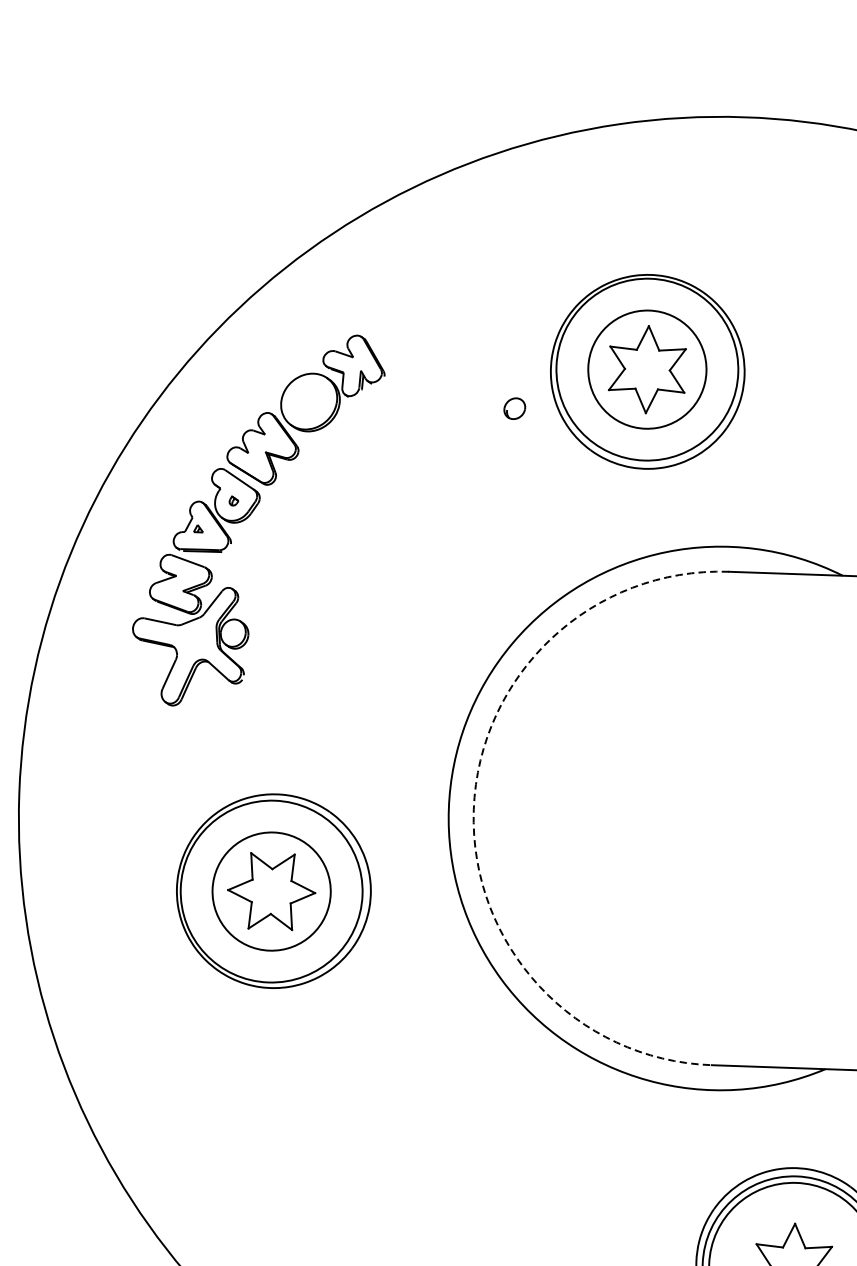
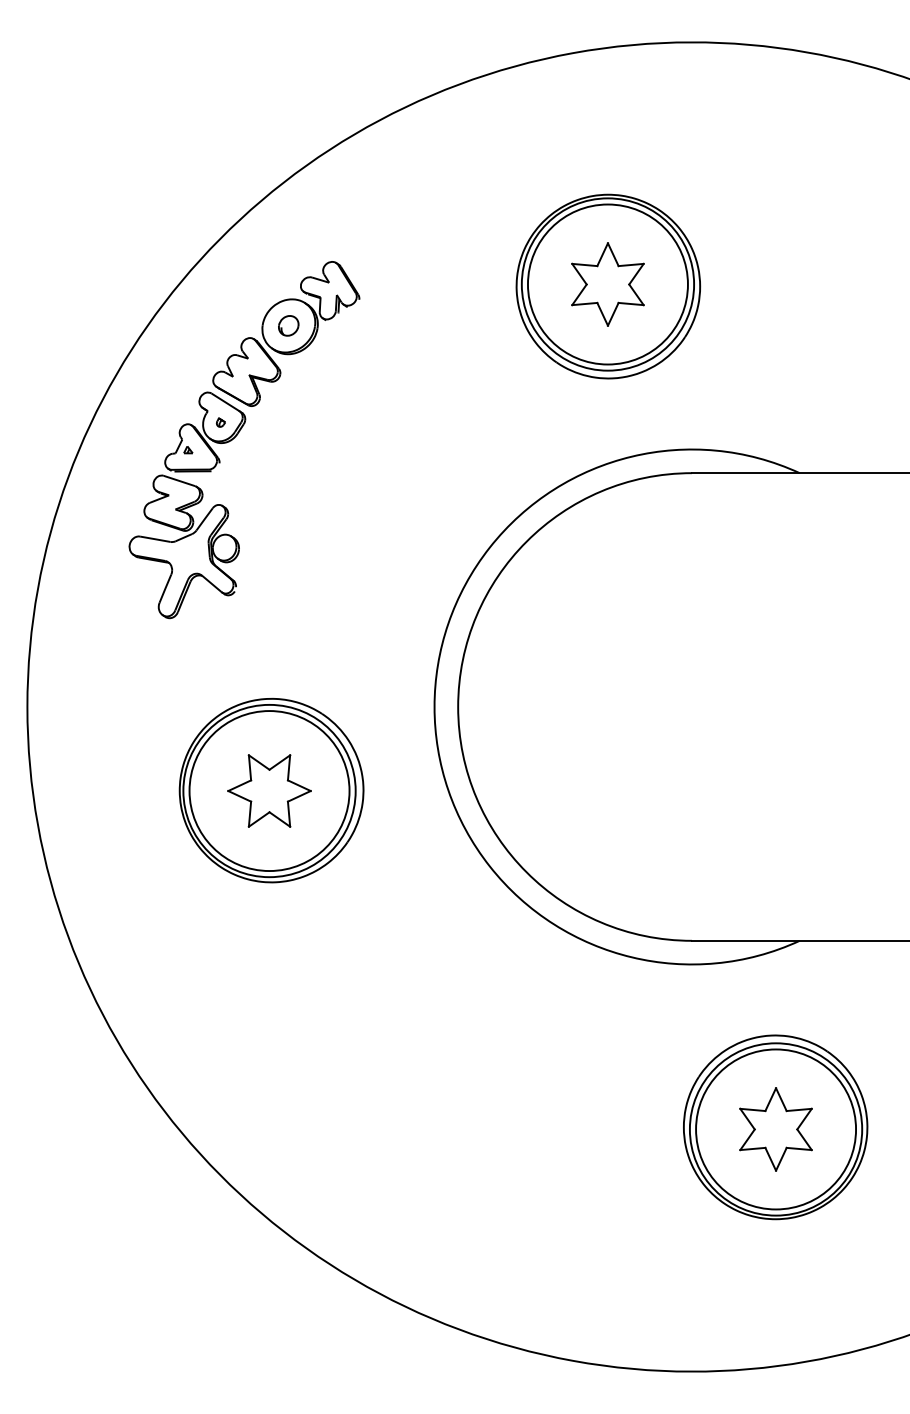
circle: (646, 369) -> (607, 284), size x1.43
part: (514, 408) -> (288, 325), moved
arc: (474, 810) -> (458, 707), dashed -> solid
circle: (271, 892) -> (269, 791), size x1.43

